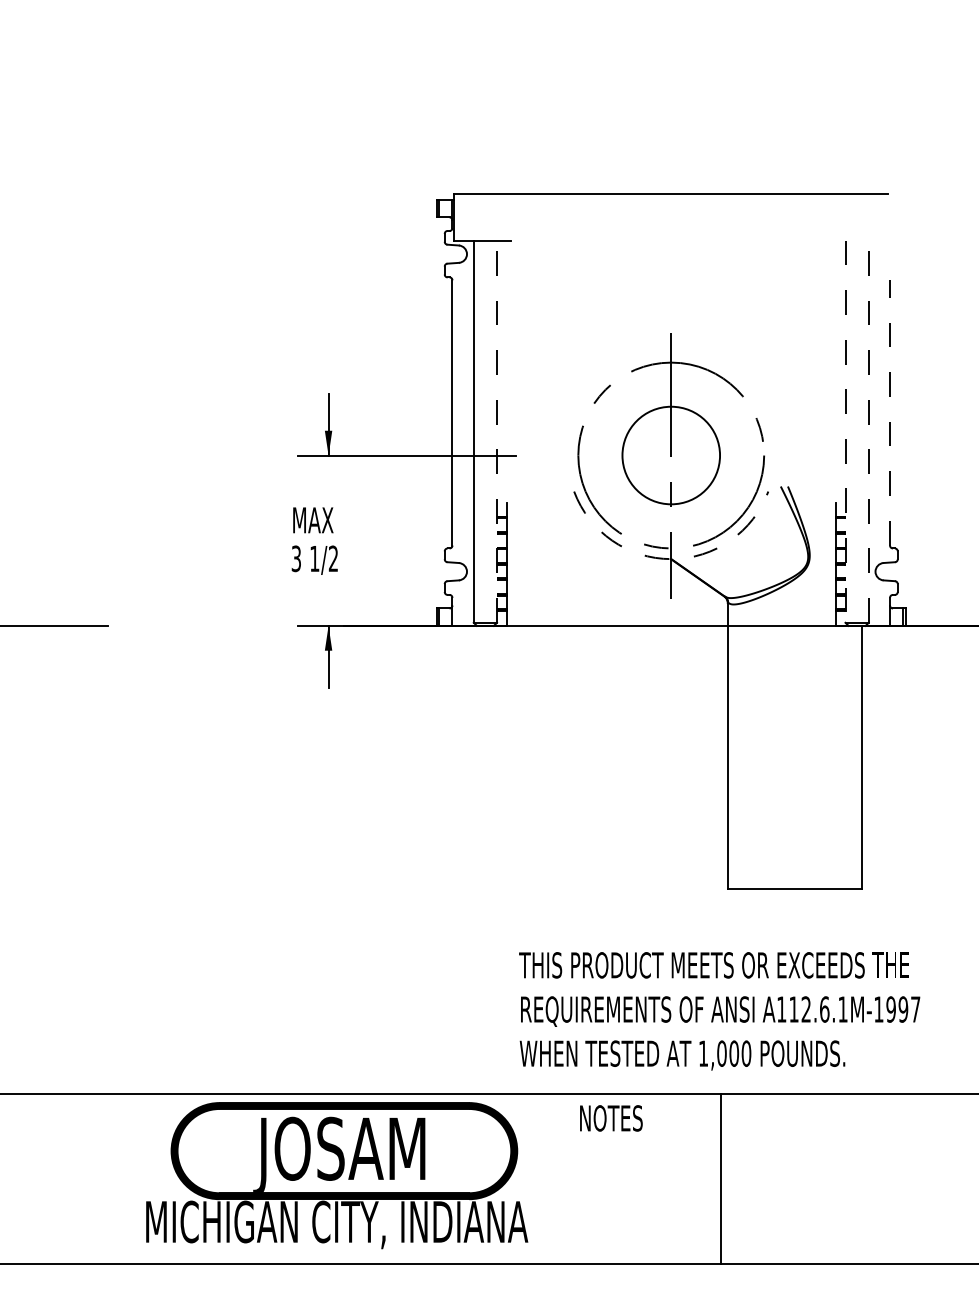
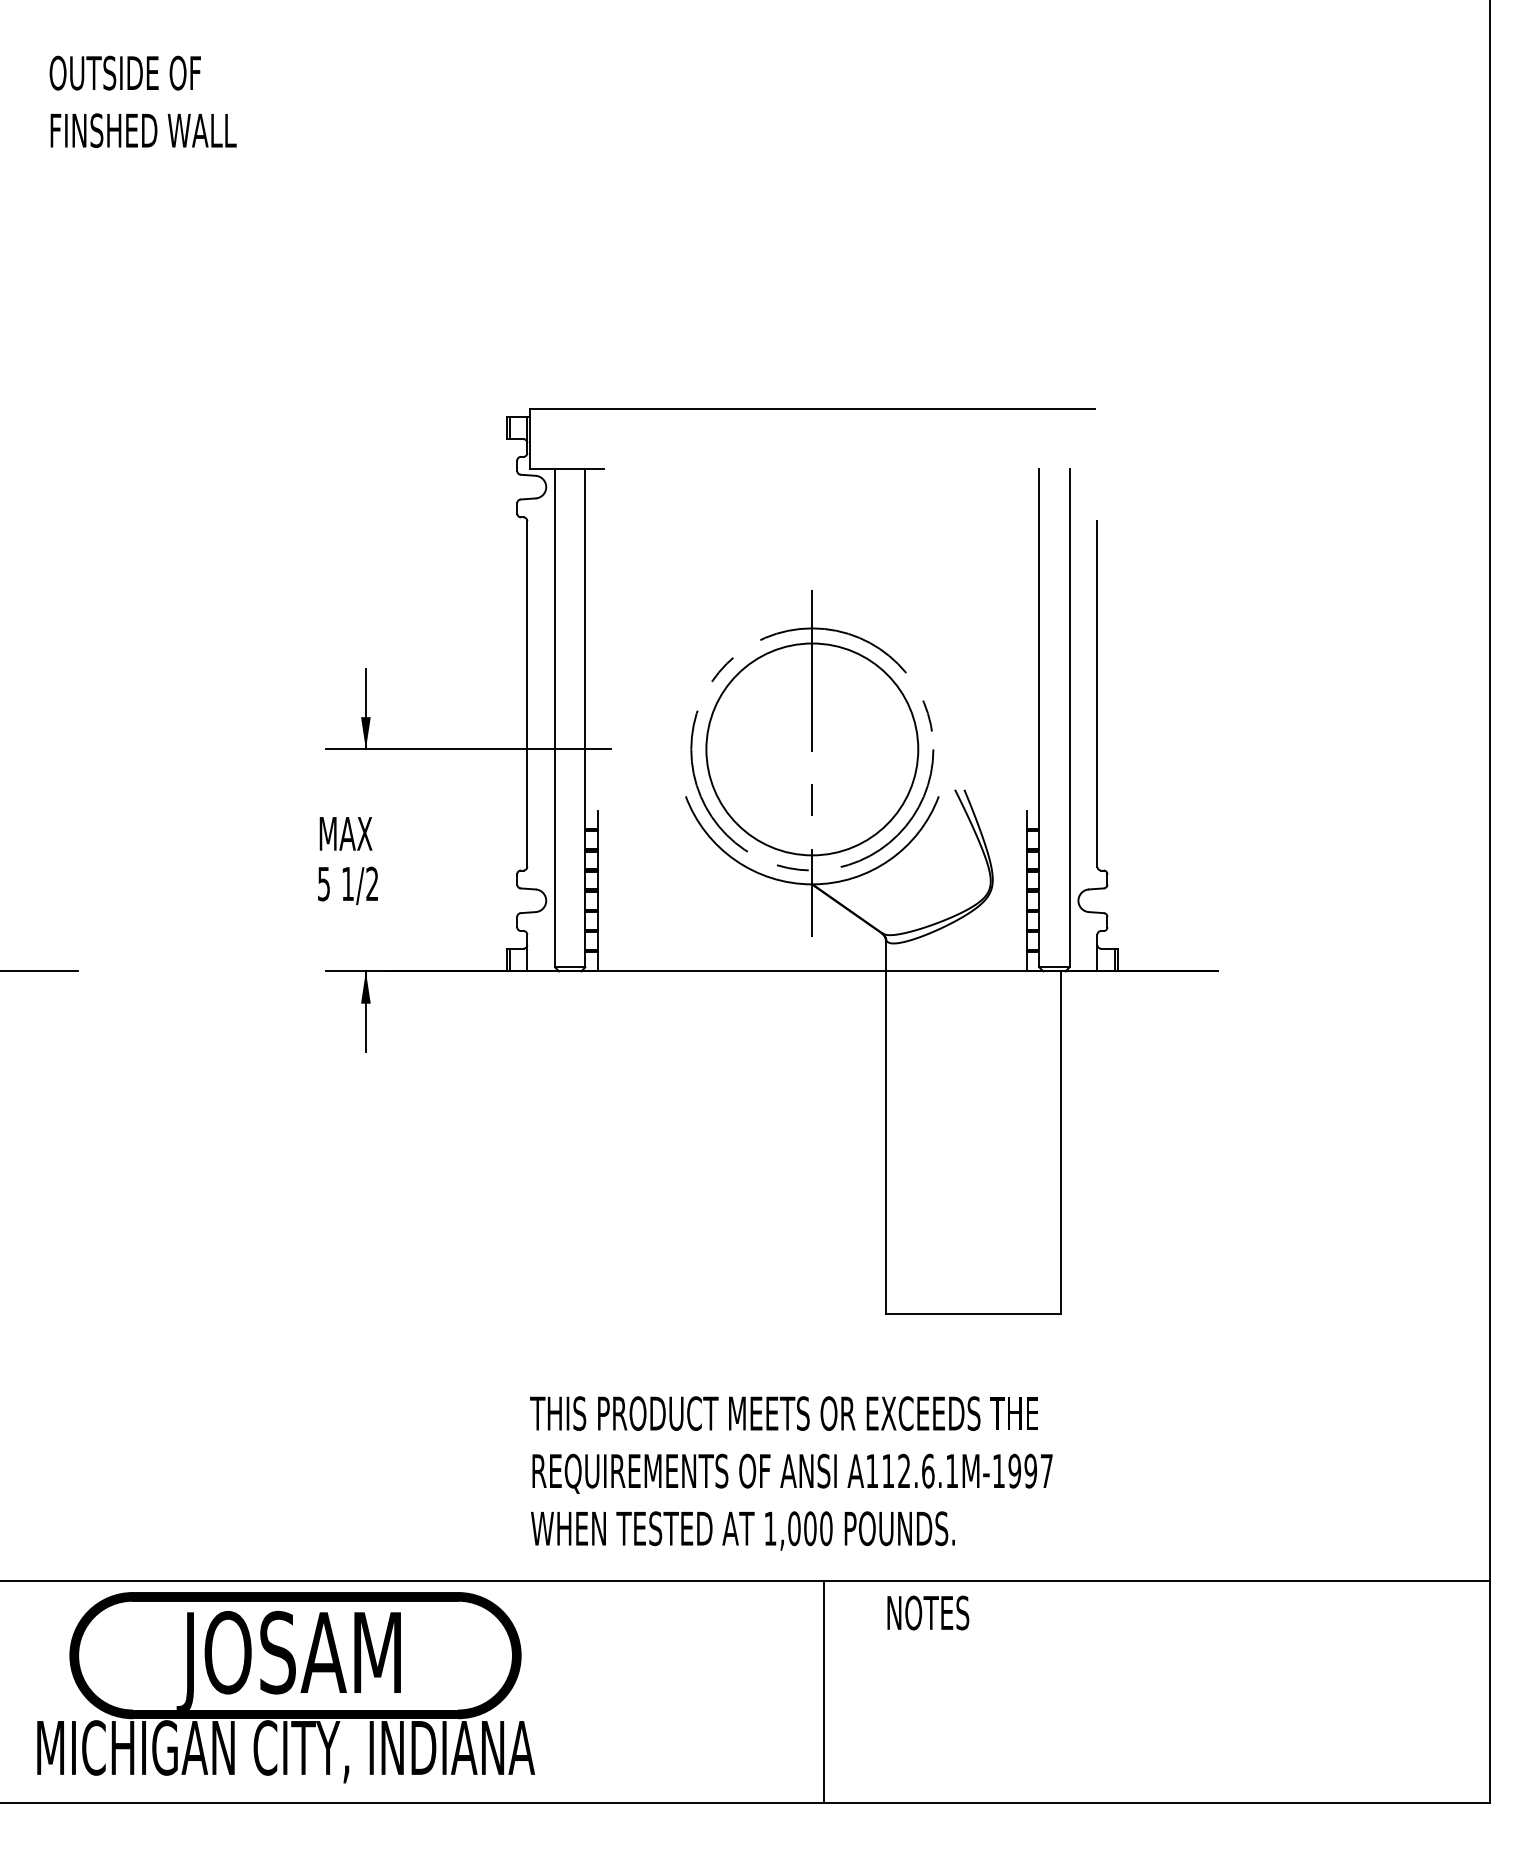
line: (890, 412) -> (1097, 693), dashed -> solid
line: (497, 431) -> (585, 718), dashed -> solid
line: (845, 431) -> (1039, 718), dashed -> solid
line: (868, 431) -> (1069, 718), dashed -> solid
circle: (671, 455) -> (812, 749), size x1.67
text: (296, 558) -> (323, 883), 3 -> 5
arc: (671, 559) -> (812, 884), dashed -> solid
text: (719, 1011) -> (791, 1473), moved
text: (611, 1118) -> (928, 1612), moved
part: (336, 1175) -> (285, 1687), moved
line: (720, 1179) -> (823, 1692), moved

